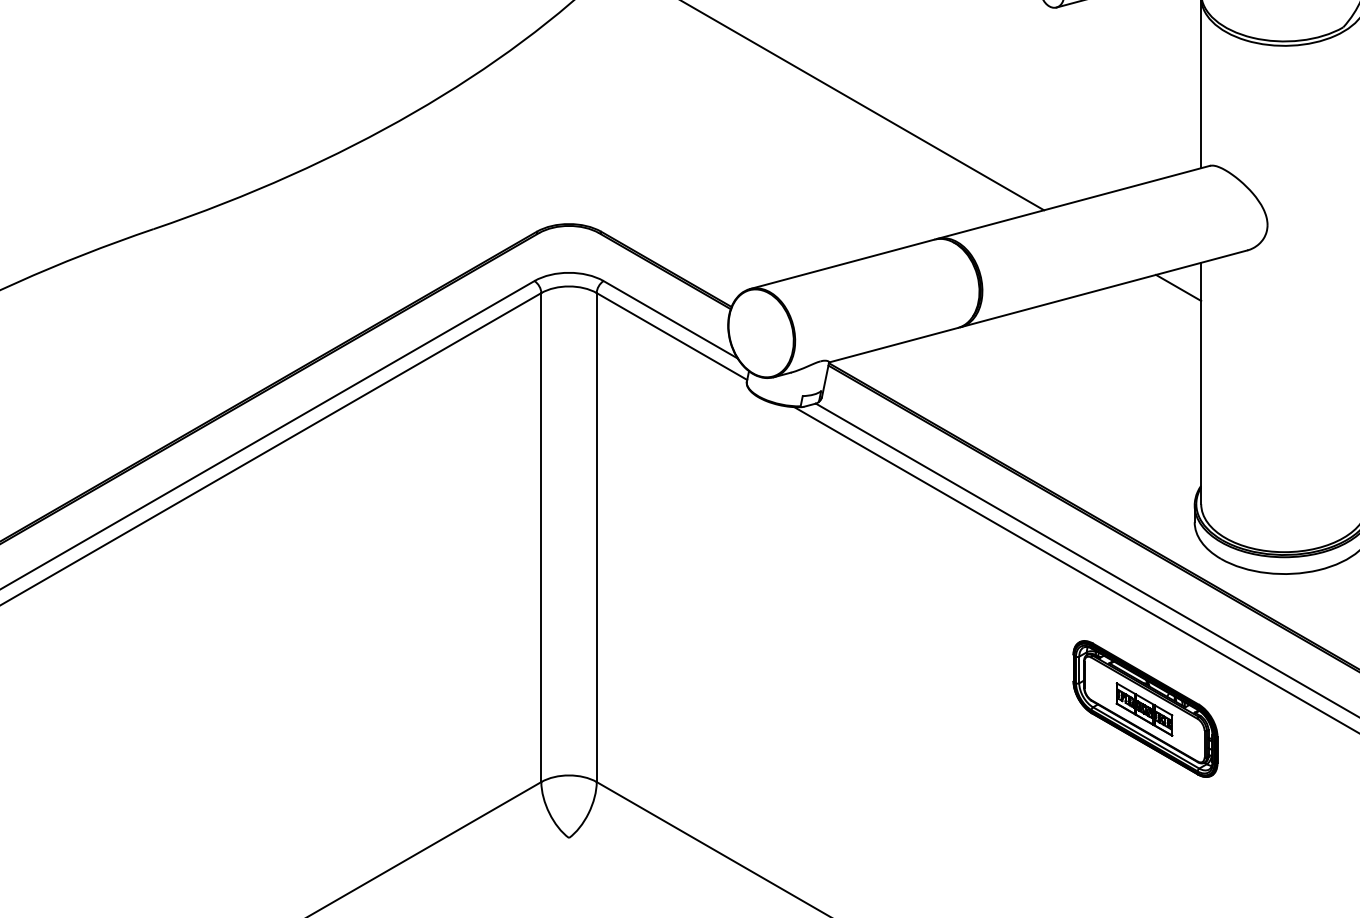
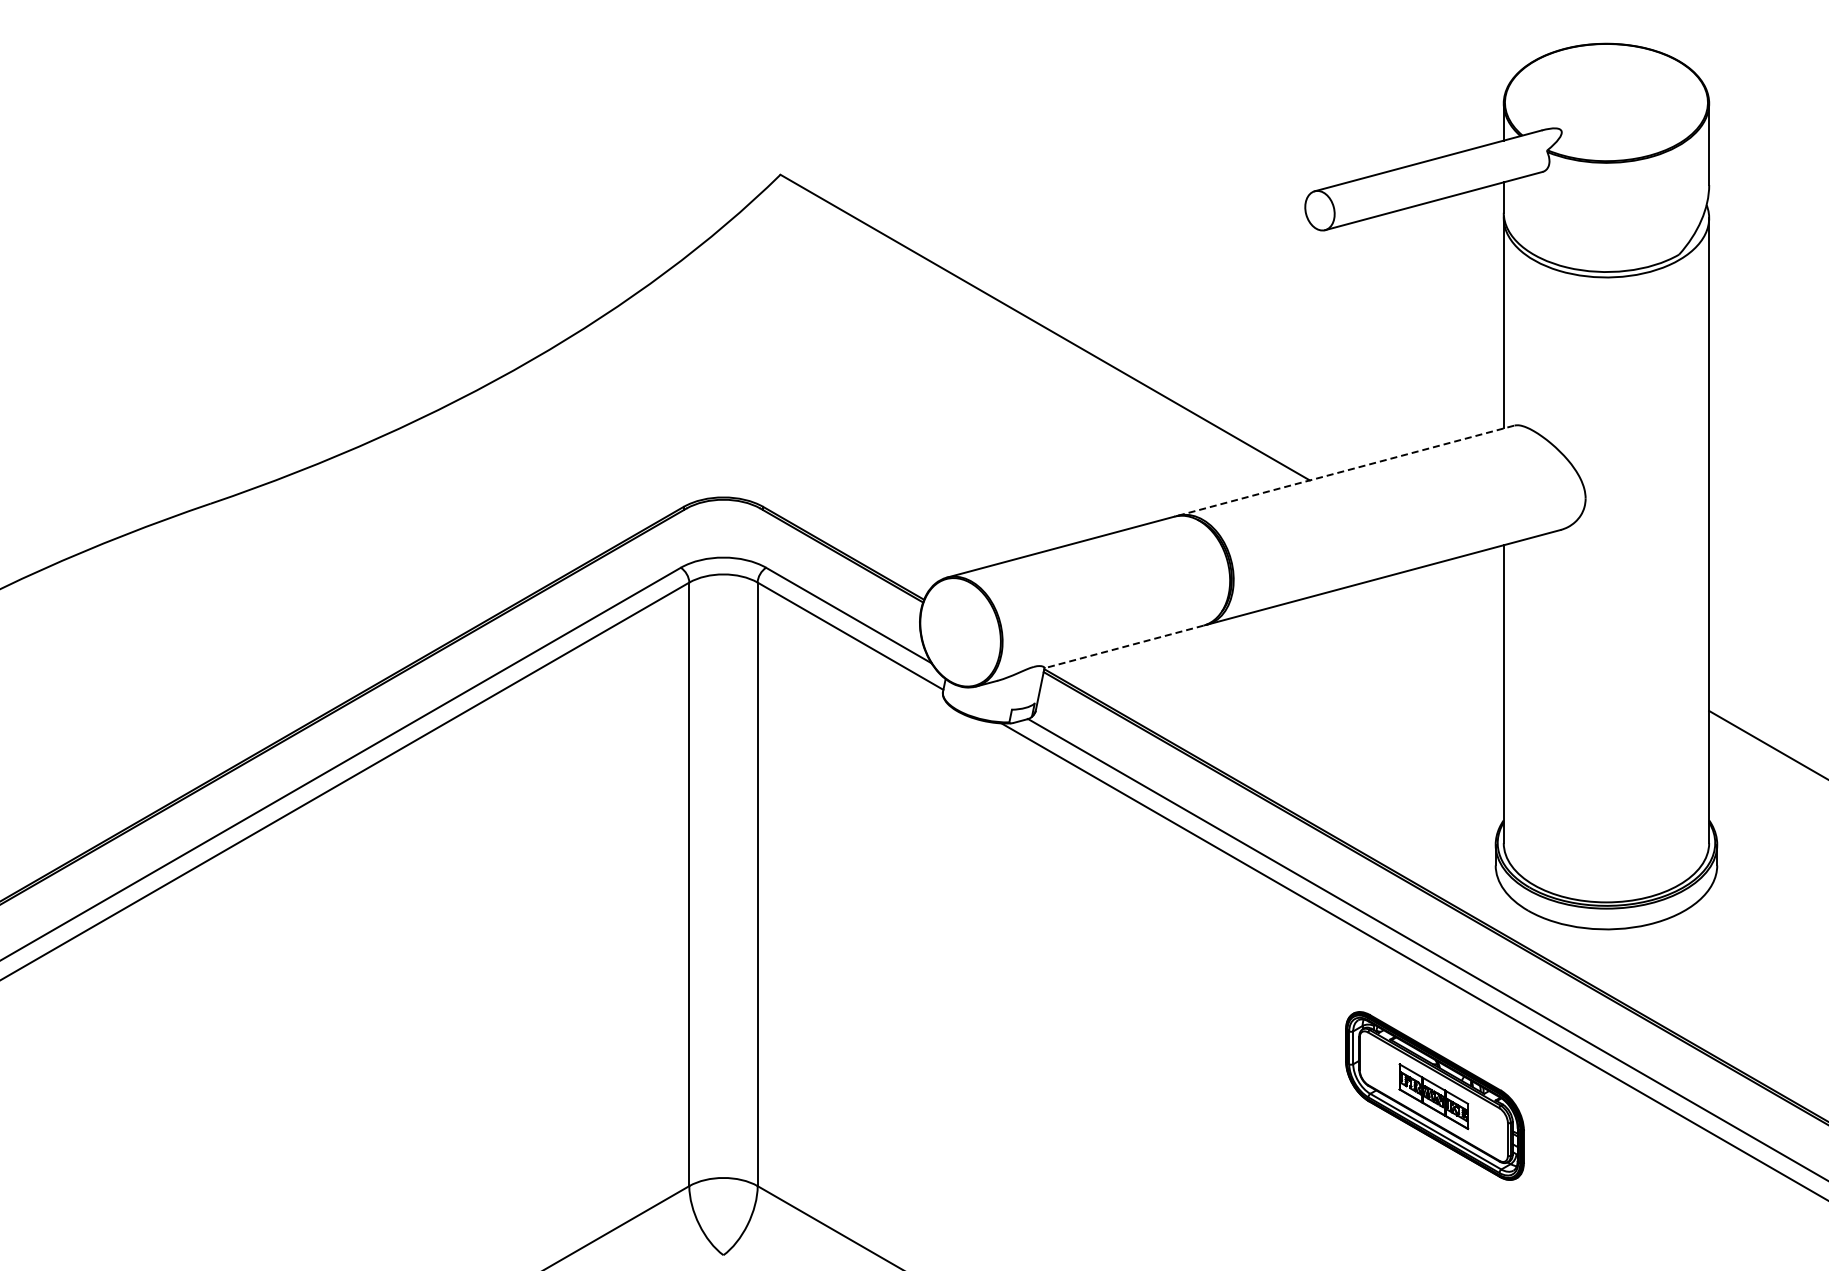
line: (1073, 202) -> (1346, 470), solid -> dashed
line: (1178, 288) -> (1475, 576), removed
line: (893, 345) -> (1123, 647), solid -> dashed

